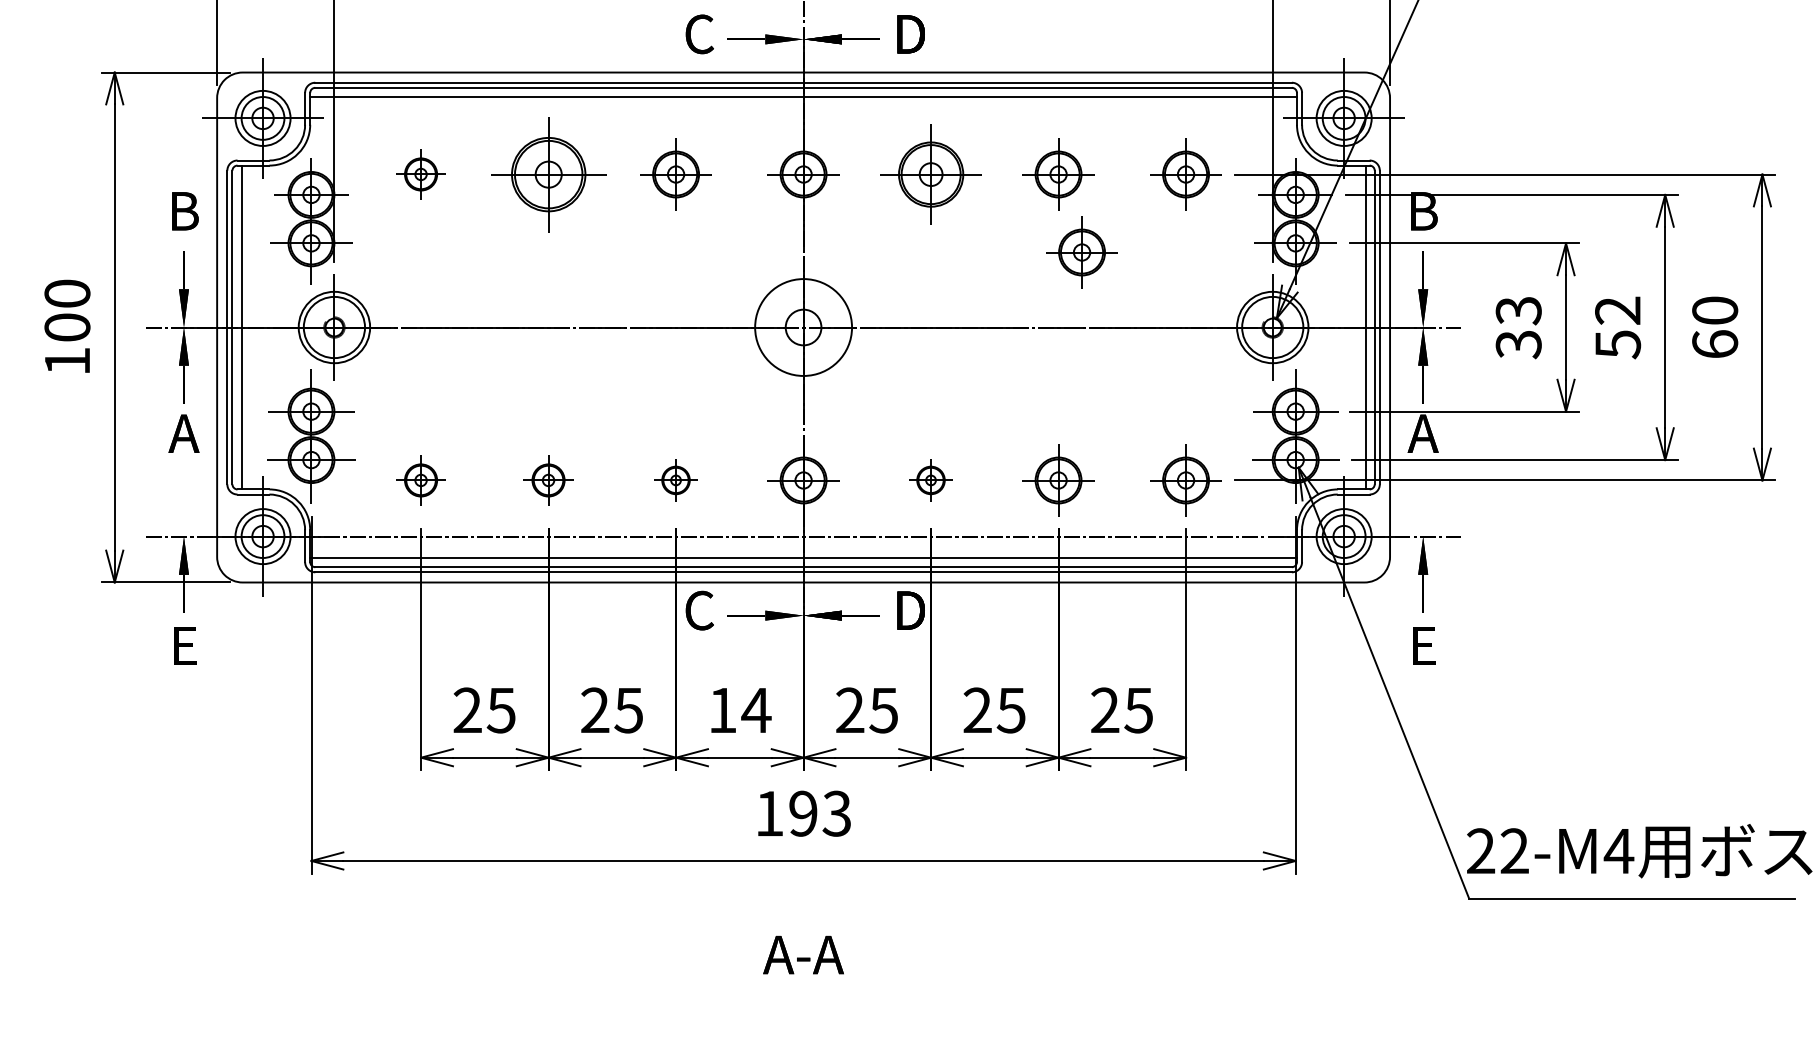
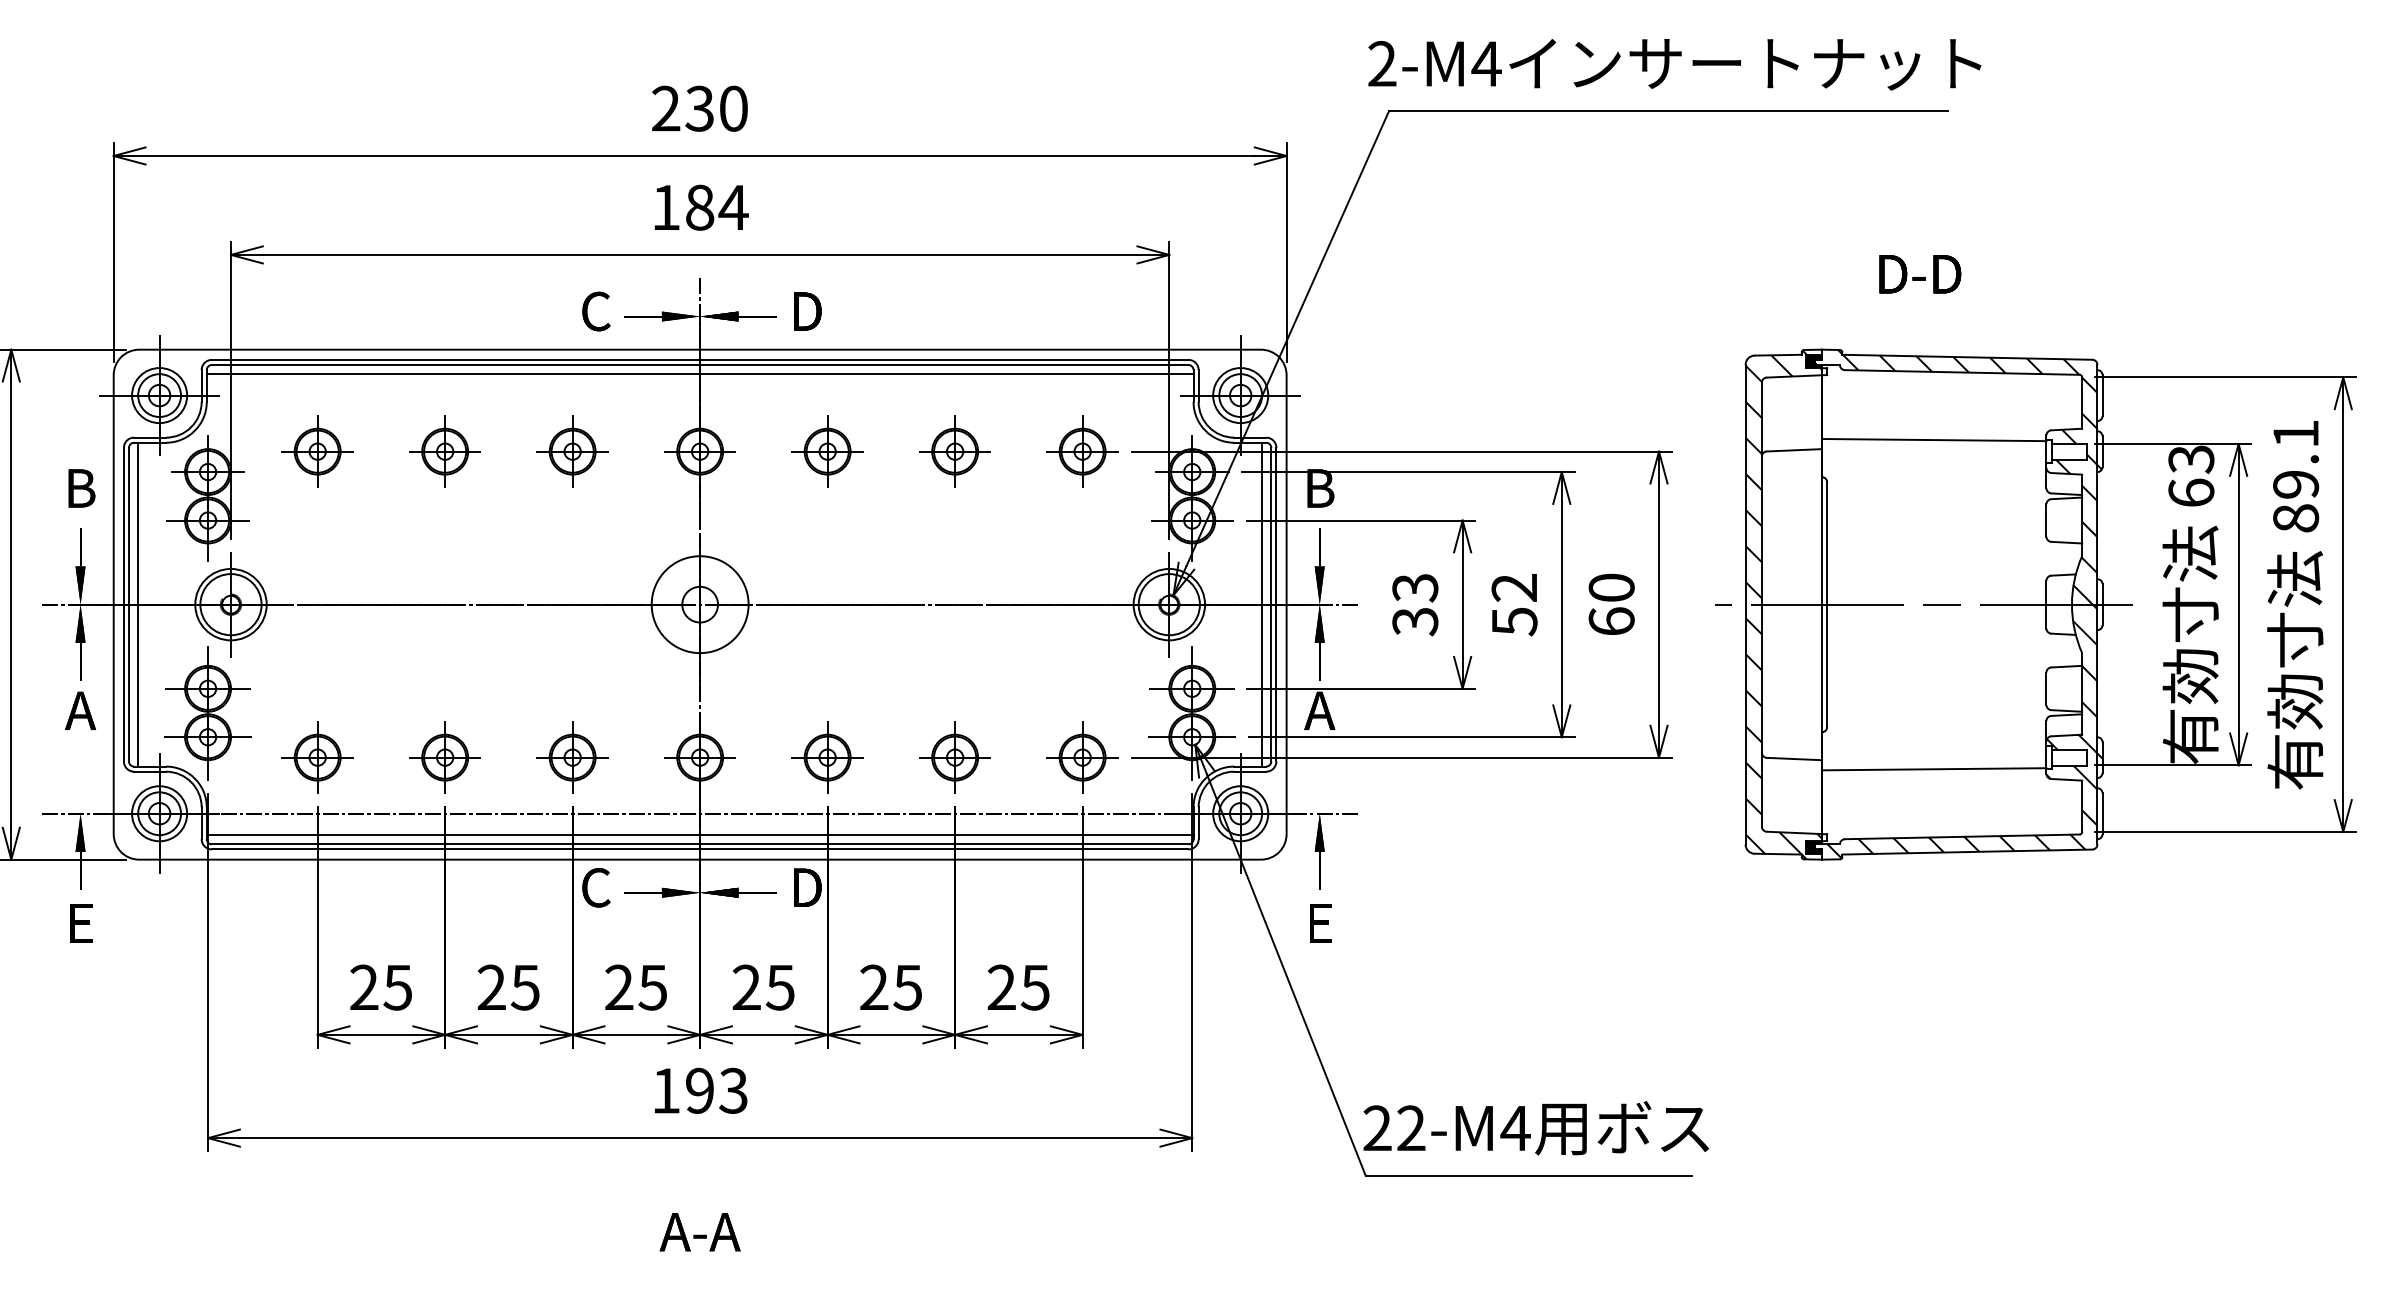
part: (420, 174) -> (317, 451), size x1.43
part: (547, 174) -> (444, 451), size x0.62
part: (930, 174) -> (827, 451), size x0.71
part: (1081, 252) -> (978, 529), removed
part: (420, 480) -> (317, 757), size x1.43
part: (547, 480) -> (444, 757), size x1.43
part: (675, 480) -> (572, 757), size x1.67
part: (930, 480) -> (827, 757), size x1.67
text: (739, 710) -> (636, 987), 14 -> 25

